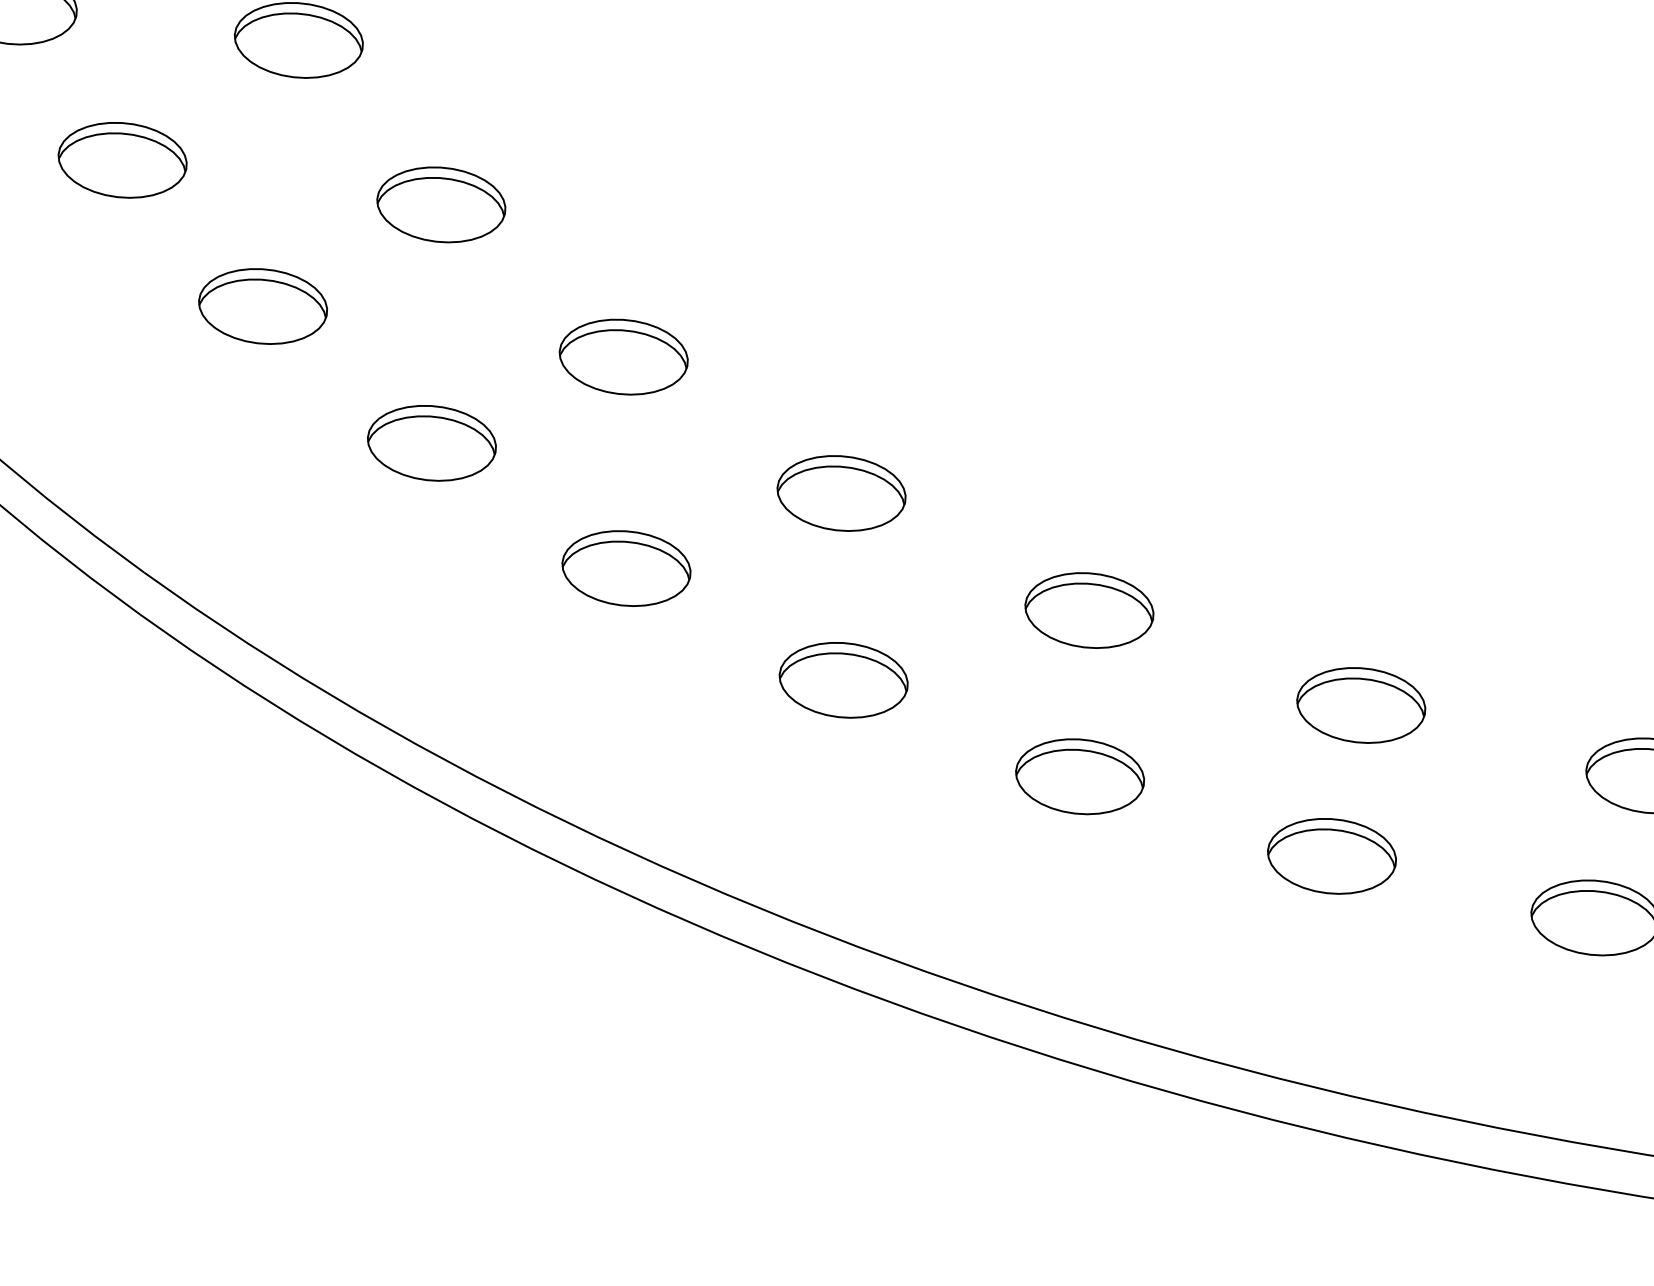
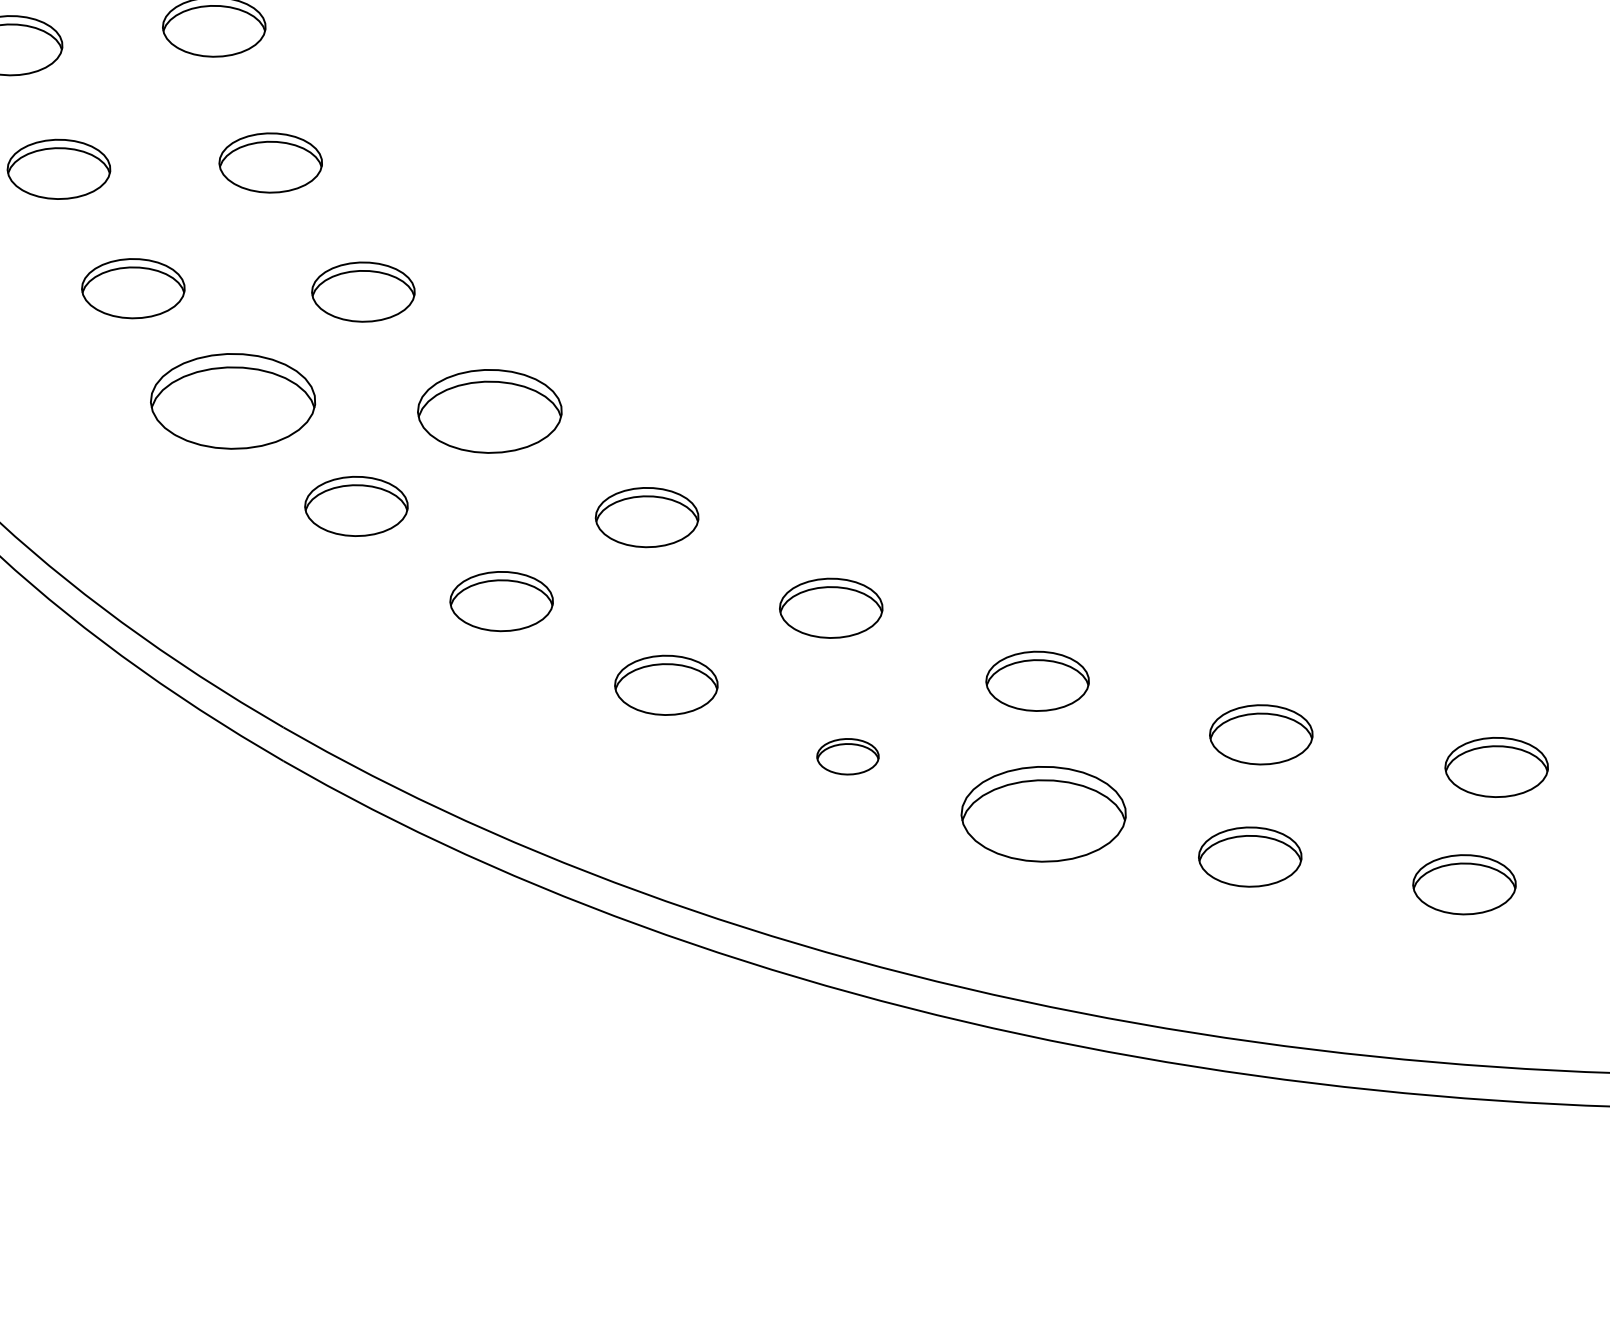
part: (121, 160) -> (232, 401), size x1.6
part: (440, 203) -> (489, 410), size x1.4
part: (843, 680) -> (847, 756), size x0.6
part: (1080, 775) -> (1043, 813), size x1.6

